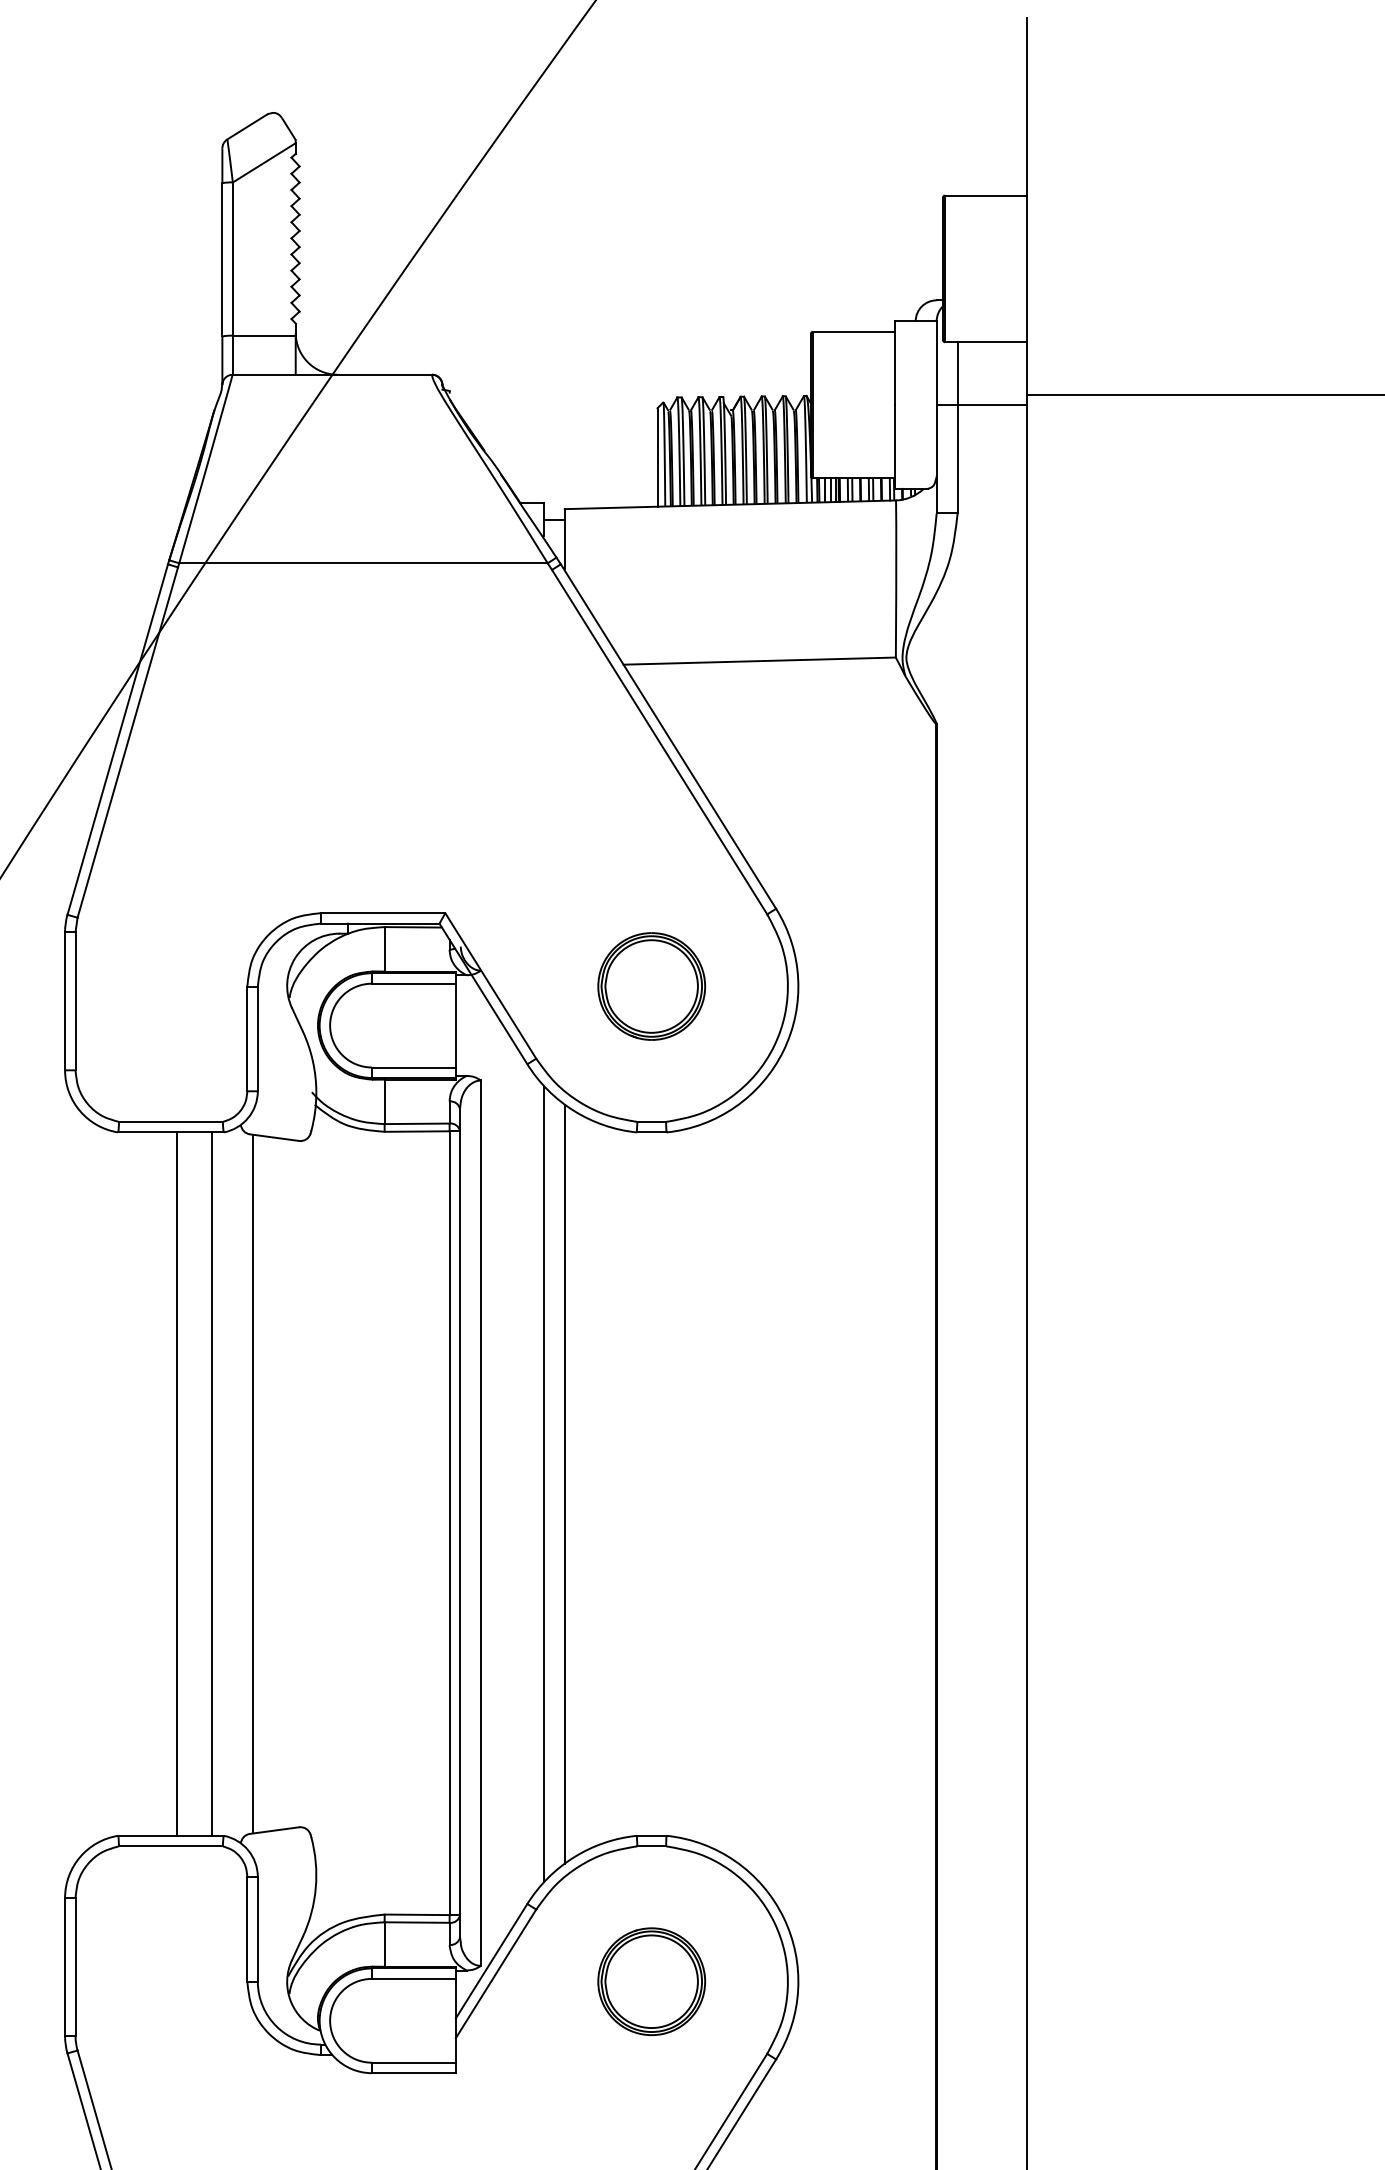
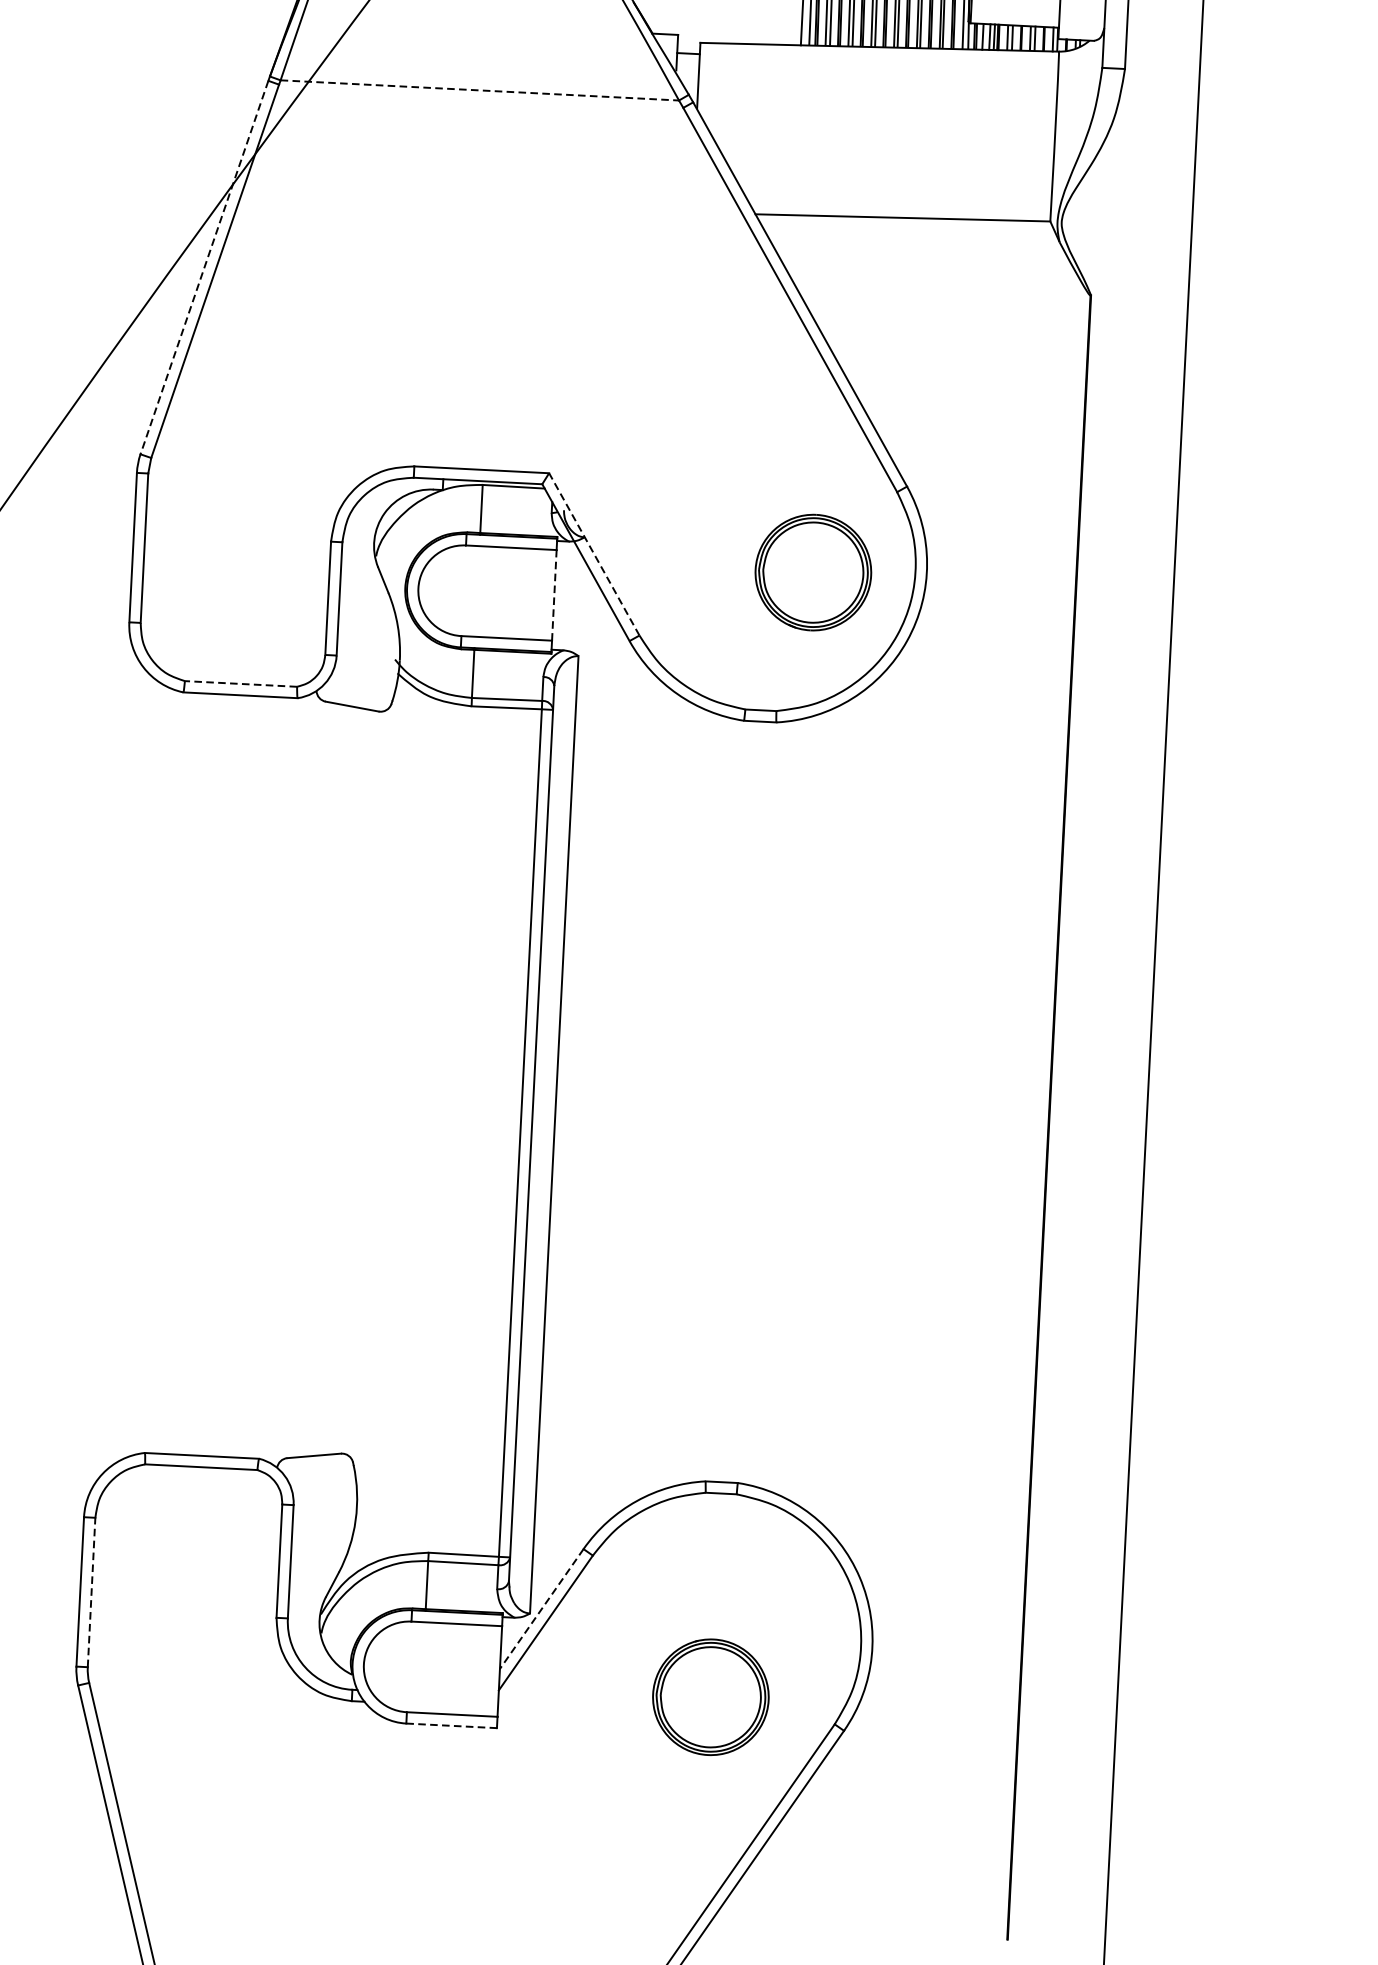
line: (364, 563) -> (480, 90), solid -> dashed
line: (117, 740) -> (204, 268), solid -> dashed
line: (490, 985) -> (594, 553), solid -> dashed
part: (651, 986) -> (813, 572), moved
line: (455, 1025) -> (553, 595), solid -> dashed
line: (170, 1121) -> (240, 683), solid -> dashed
line: (177, 1483) -> (228, 1075), removed
line: (212, 1483) -> (266, 1077), removed
line: (253, 1483) -> (310, 1079), removed
line: (543, 1483) -> (624, 1095), removed
line: (564, 1483) -> (646, 1096), removed
line: (491, 1961) -> (541, 1609), solid -> dashed
line: (75, 1966) -> (91, 1591), solid -> dashed
part: (651, 1981) -> (710, 1697), moved
line: (413, 2073) -> (451, 1726), solid -> dashed

